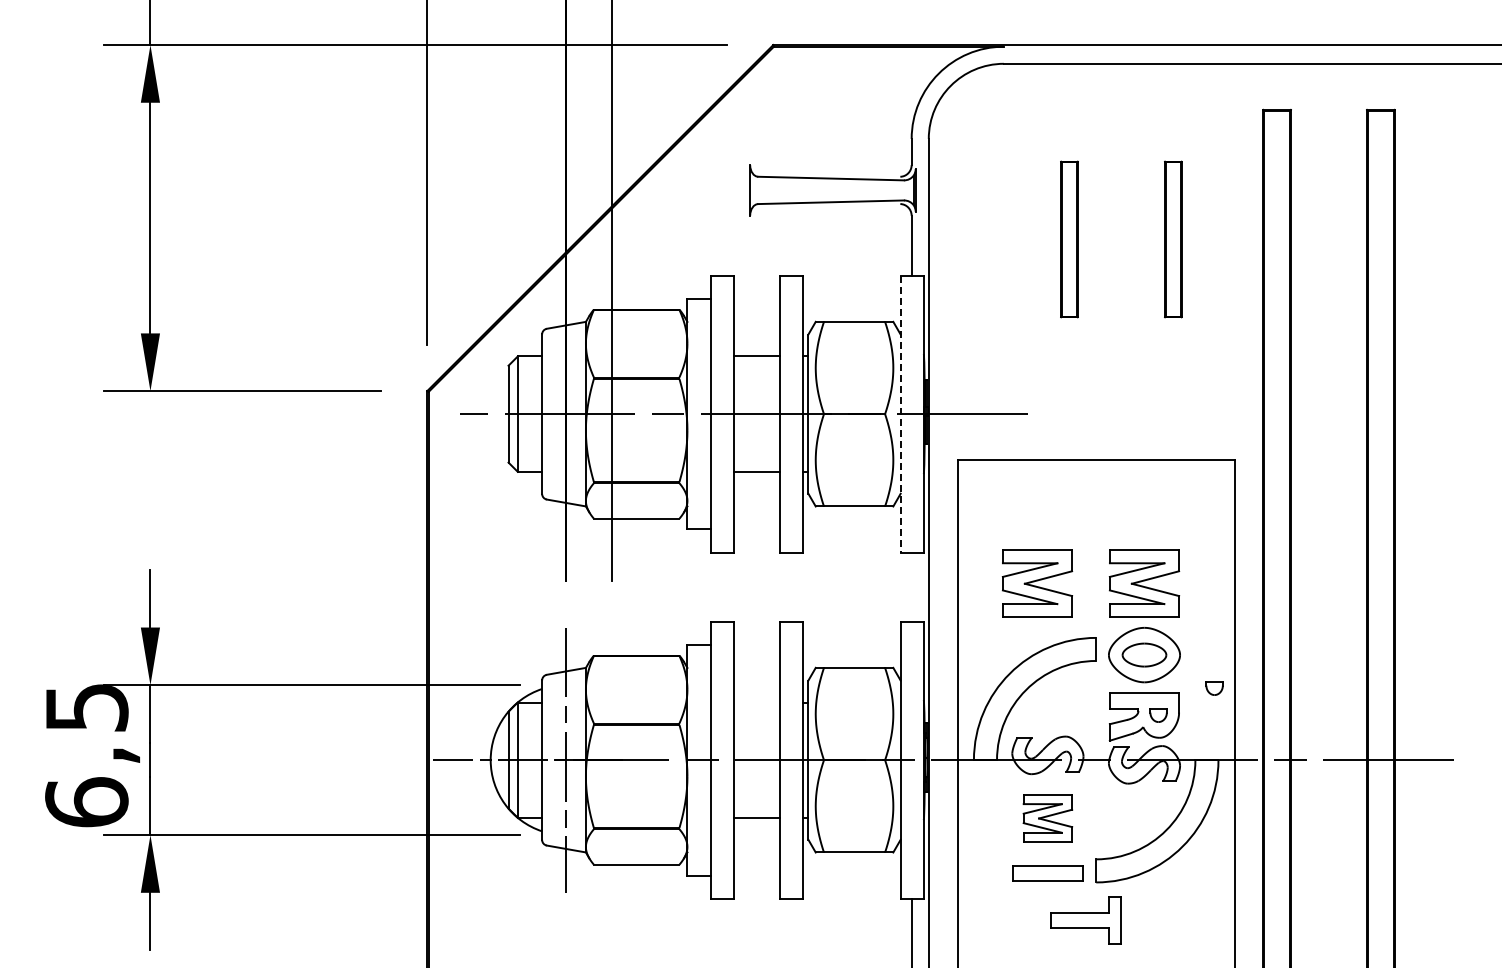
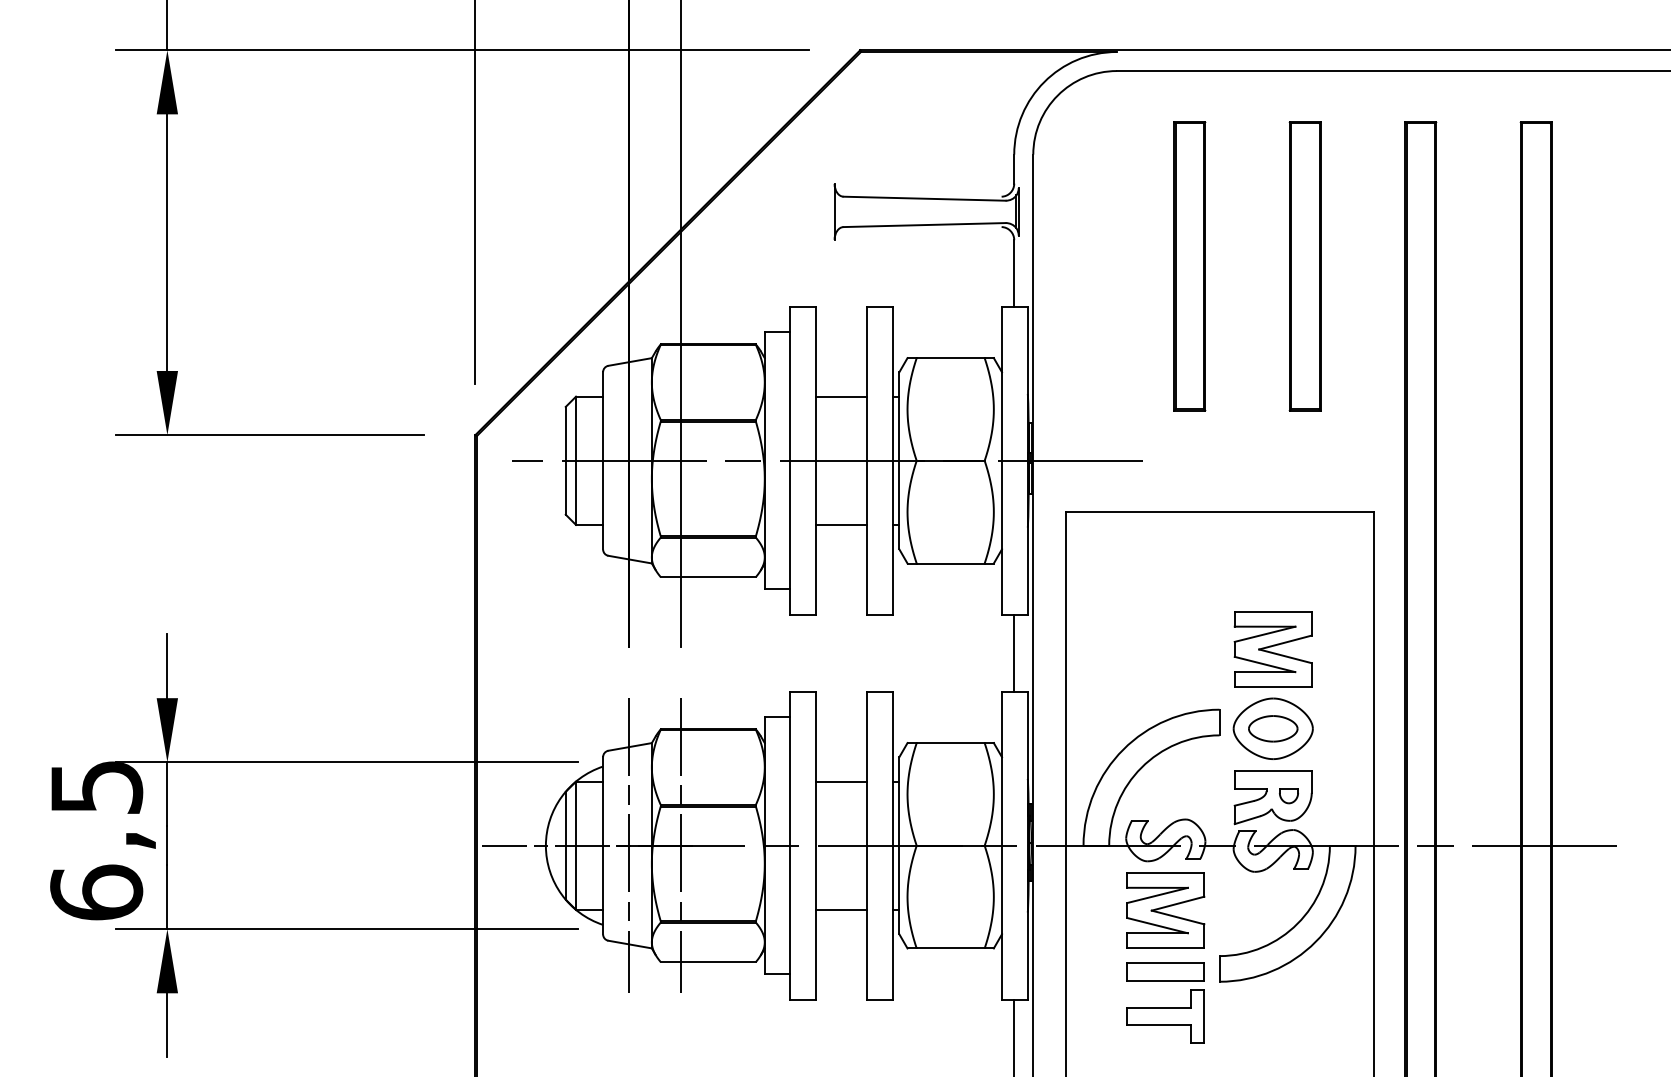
part: (1069, 239) -> (1189, 266), size x1.67
part: (1173, 239) -> (1305, 266), size x1.67
line: (900, 414) -> (1001, 461), dashed -> solid
part: (1037, 583) -> (1154, 649), removed
line: (911, 586) -> (1014, 652), added
part: (1214, 688) -> (1351, 766), removed
line: (756, 702) -> (841, 781), added
line: (611, 759) -> (680, 844), added
part: (1047, 818) -> (1165, 910), size x1.43
part: (1085, 920) -> (1165, 1016), moved

